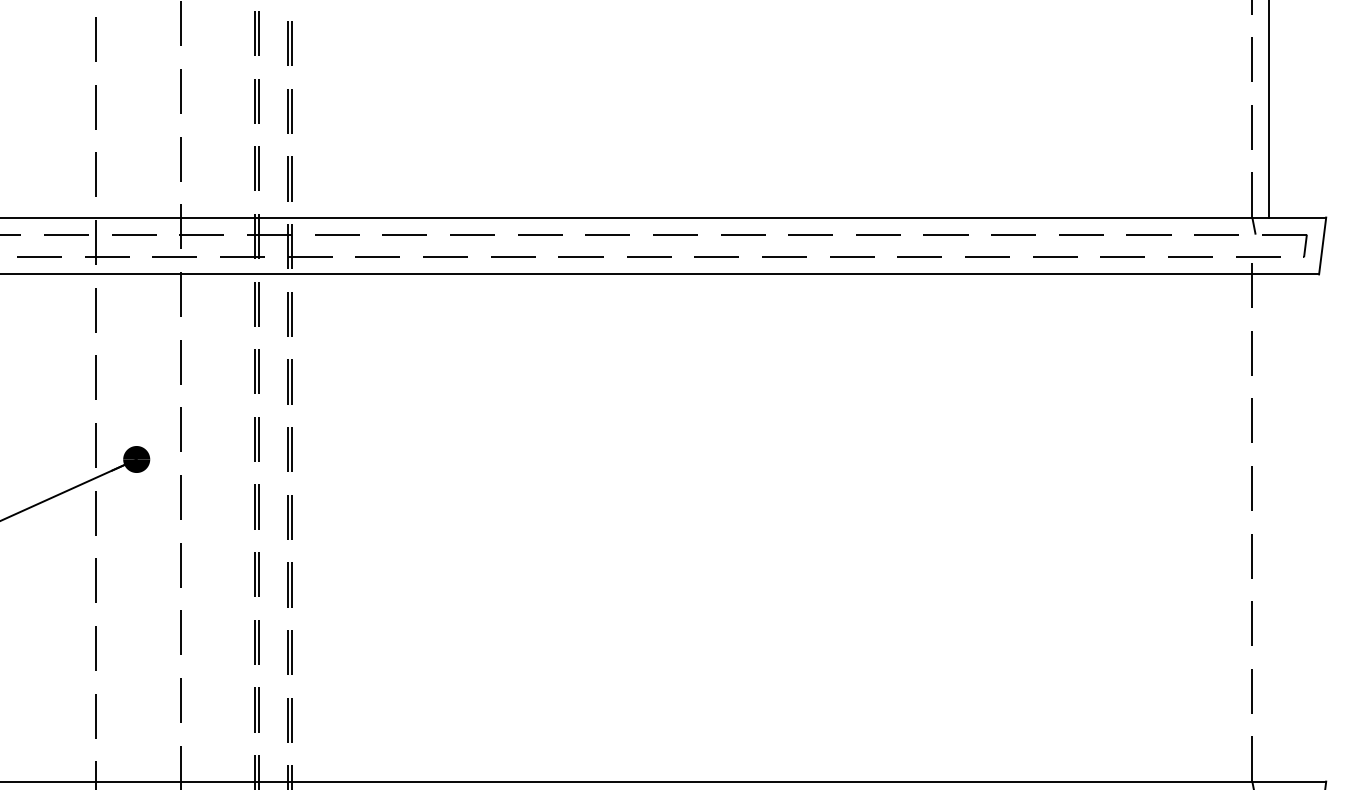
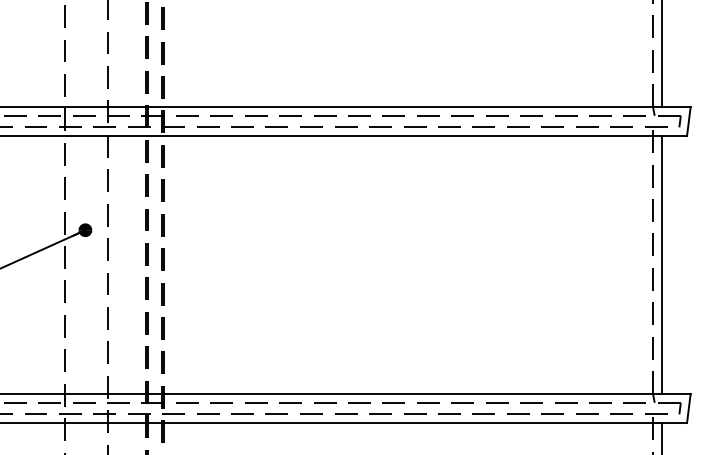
line: (1268, 528) -> (661, 265), added

